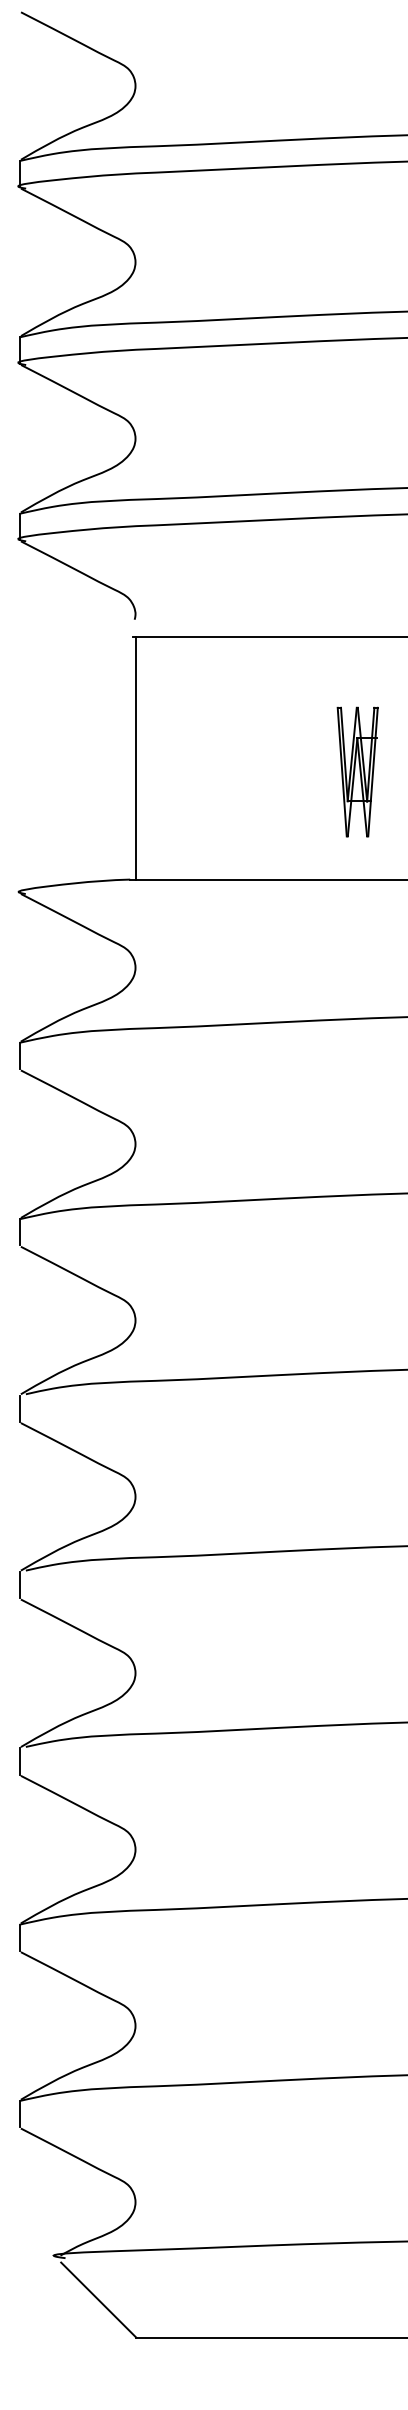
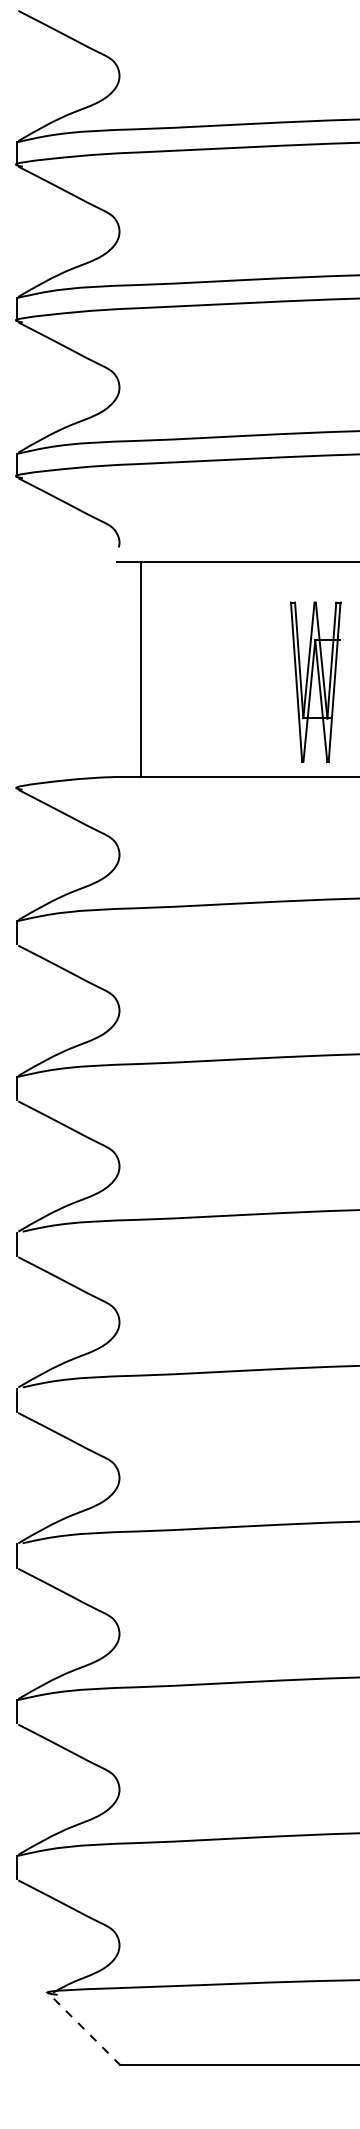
line: (136, 757) -> (141, 669), moved
part: (357, 771) -> (315, 681), size x1.4
line: (99, 2299) -> (87, 2031), solid -> dashed

